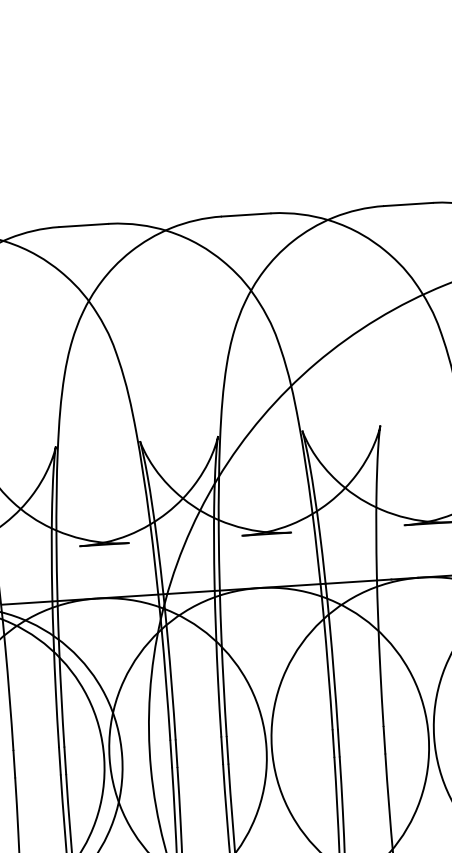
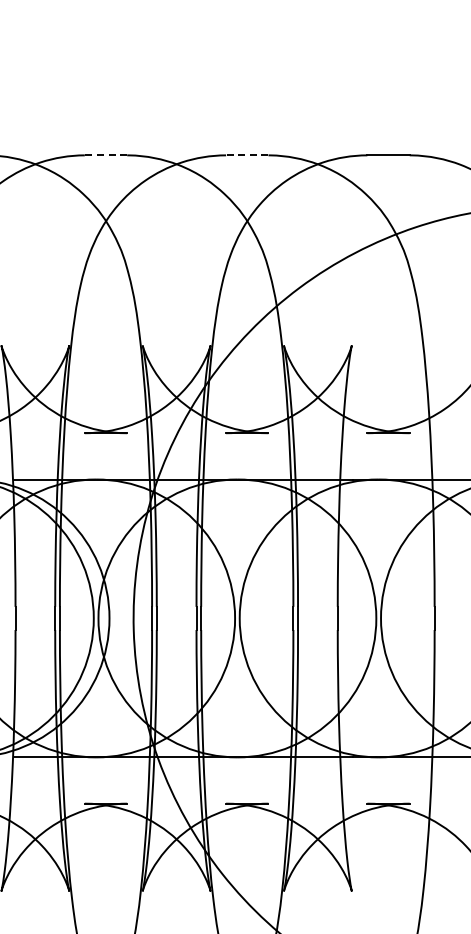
line: (245, 215) -> (246, 155), solid -> dashed
line: (83, 225) -> (105, 155), solid -> dashed

